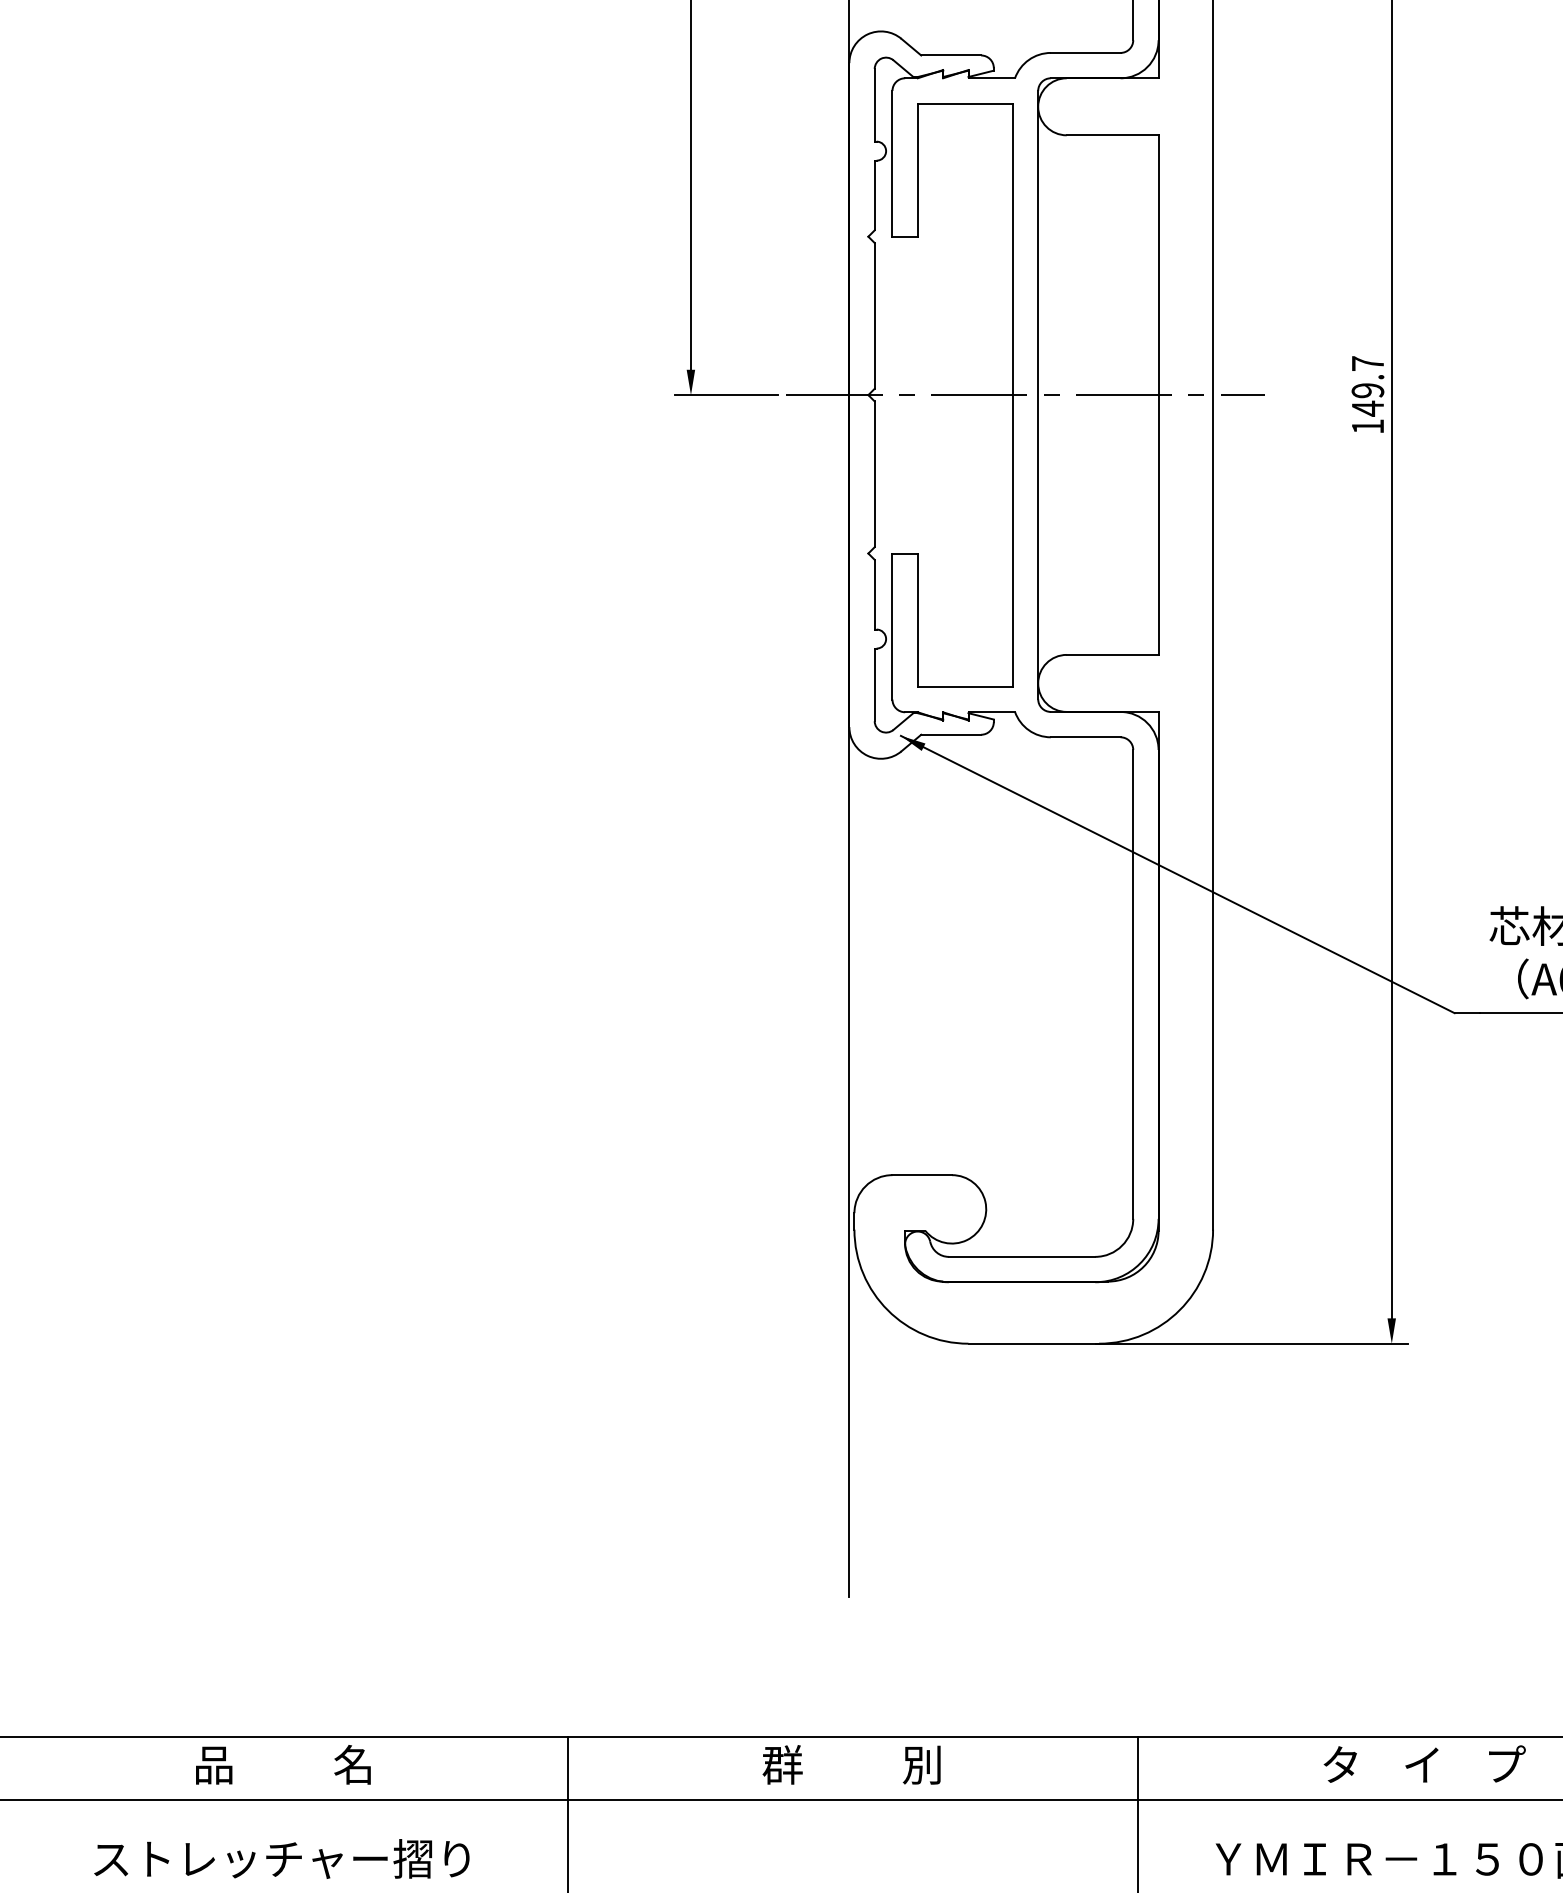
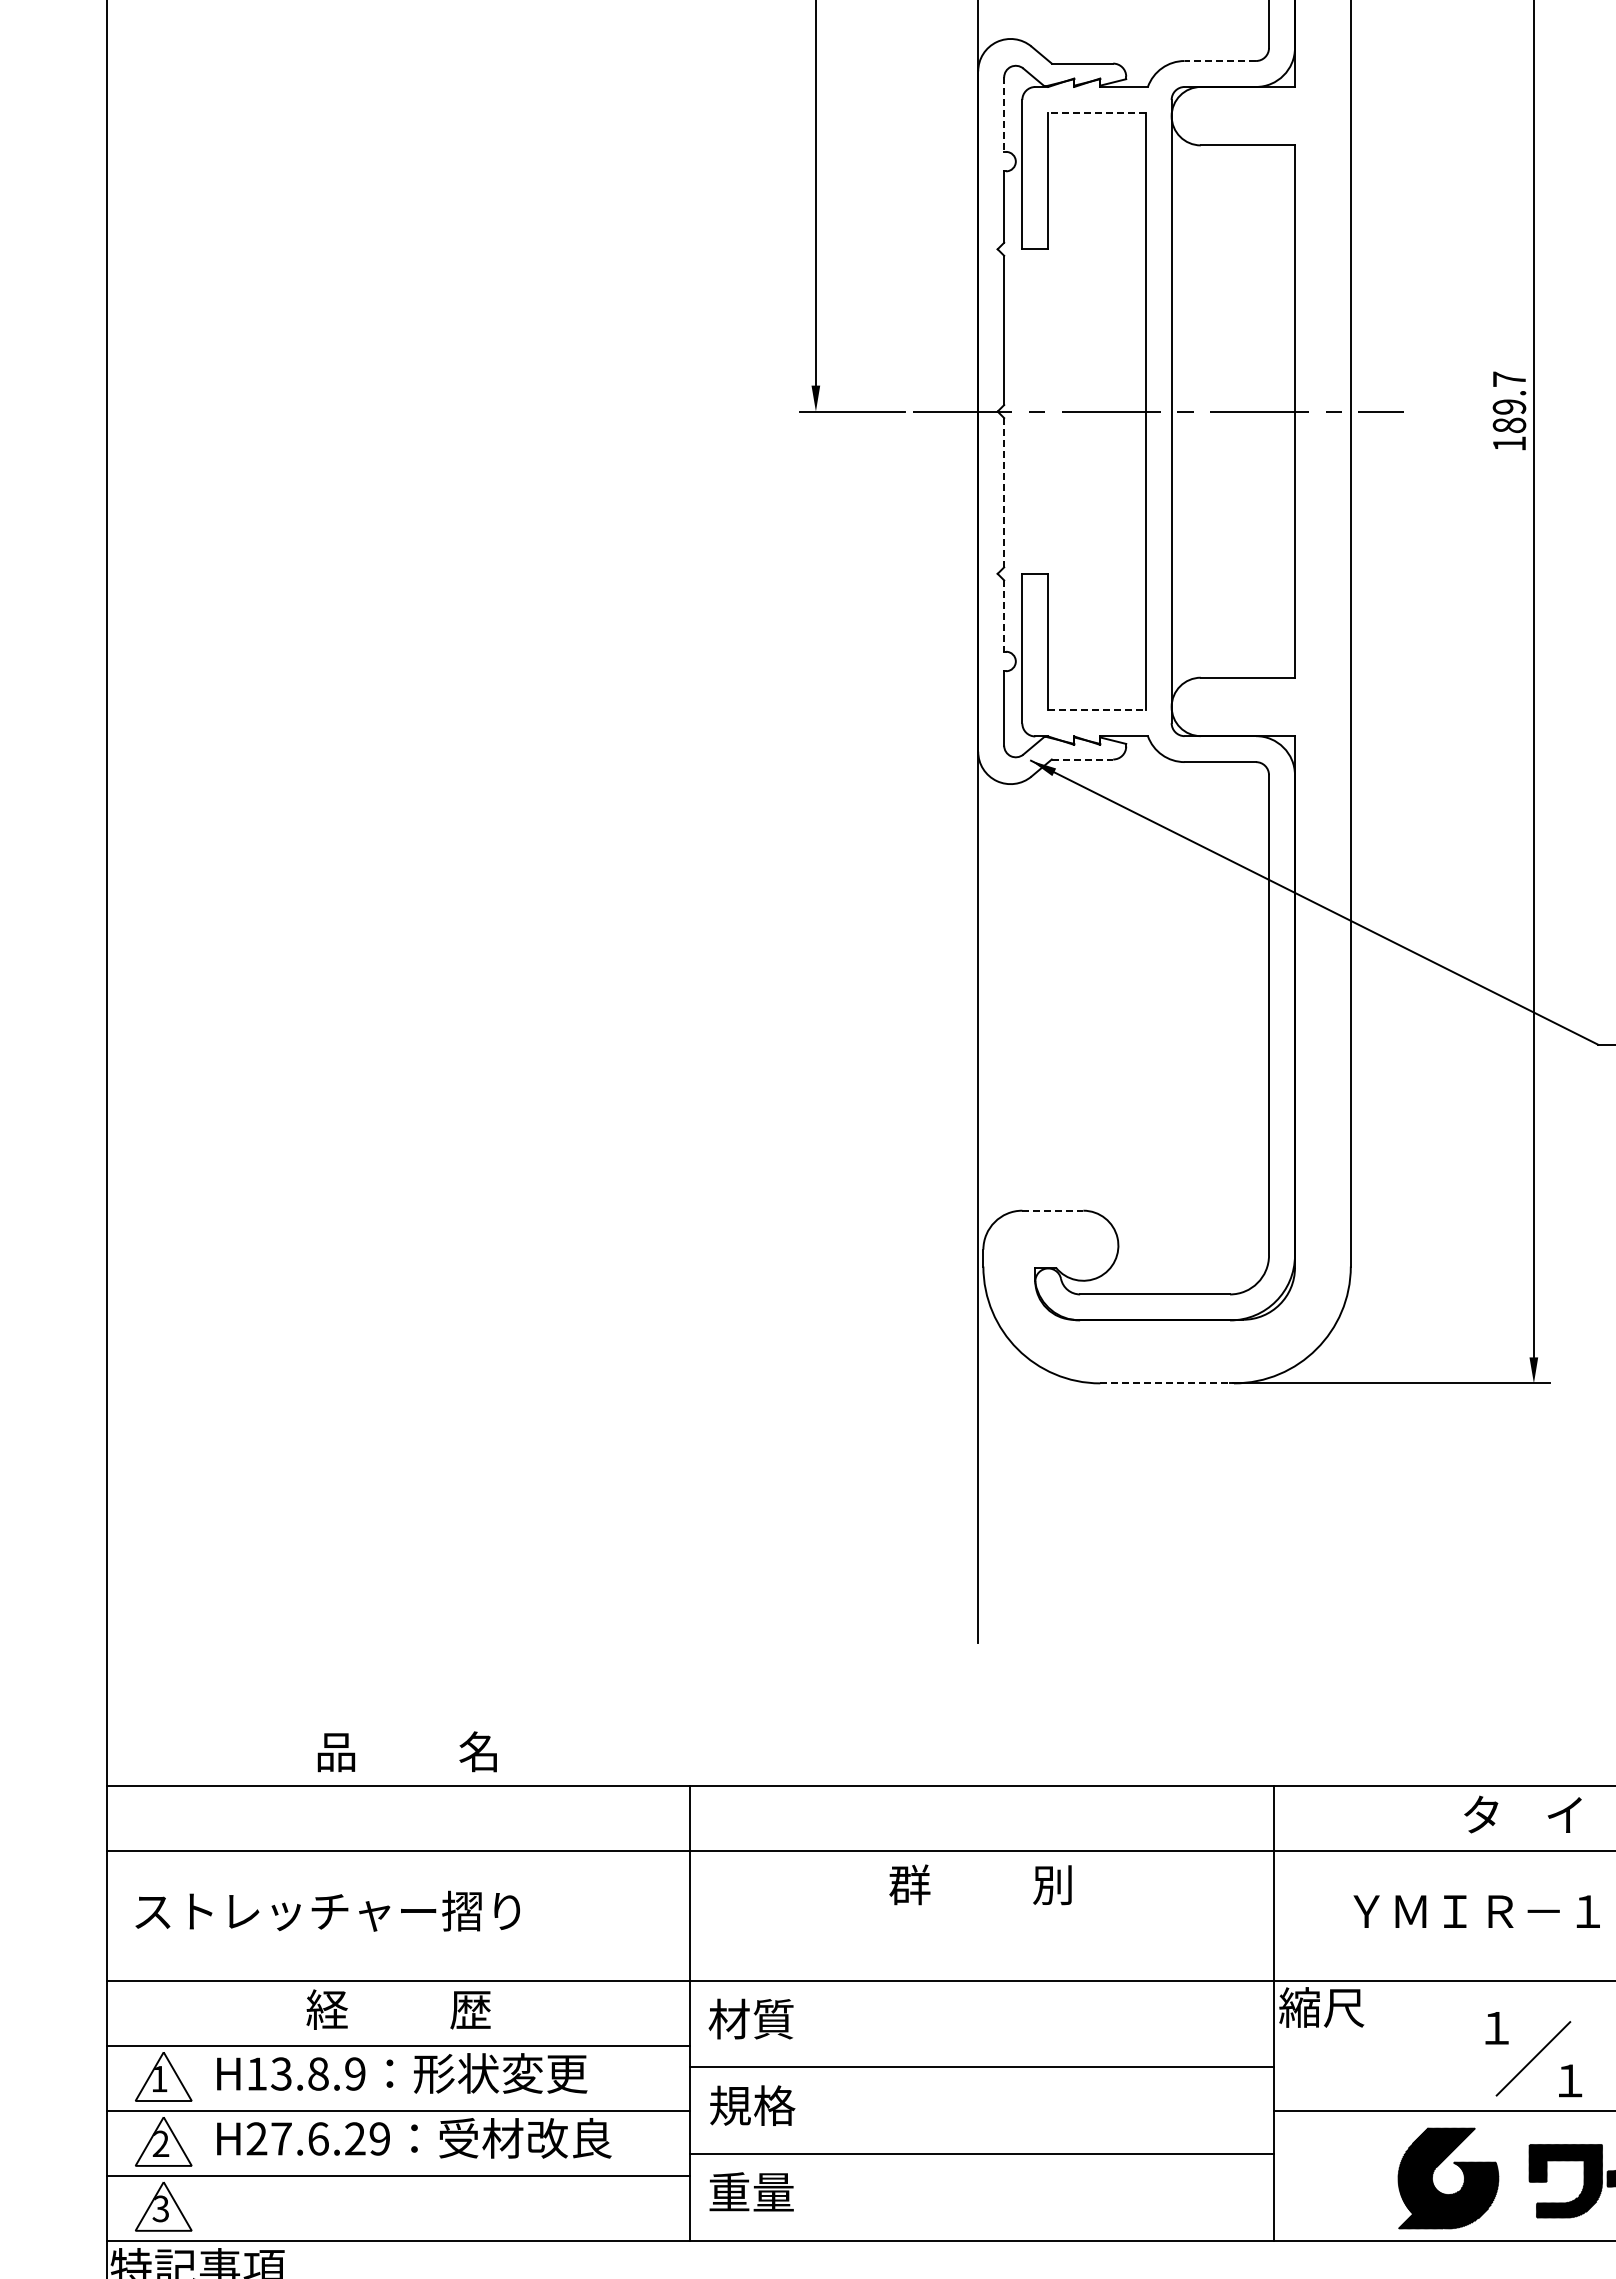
line: (1085, 53) -> (1220, 61), solid -> dashed
line: (964, 103) -> (1096, 112), solid -> dashed
line: (875, 106) -> (1004, 115), solid -> dashed
text: (1367, 408) -> (1509, 425), 149.7 -> 189.7
line: (875, 474) -> (1004, 492), solid -> dashed
line: (875, 595) -> (1004, 616), solid -> dashed
line: (964, 686) -> (1096, 710), solid -> dashed
line: (951, 734) -> (1082, 759), solid -> dashed
line: (921, 1174) -> (1052, 1210), solid -> dashed
line: (1034, 1343) -> (1167, 1383), solid -> dashed
text: (282, 1764) -> (406, 1751), moved
text: (851, 1764) -> (980, 1884), moved
text: (281, 1858) -> (327, 1910), moved

